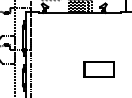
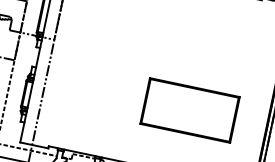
part: (98, 69) -> (188, 110), size x1.43

